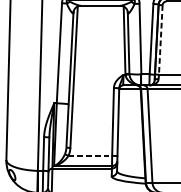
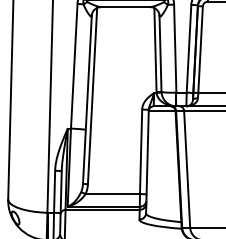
line: (160, 40) -> (200, 50), dashed -> solid
line: (90, 156) -> (113, 194), dashed -> solid

